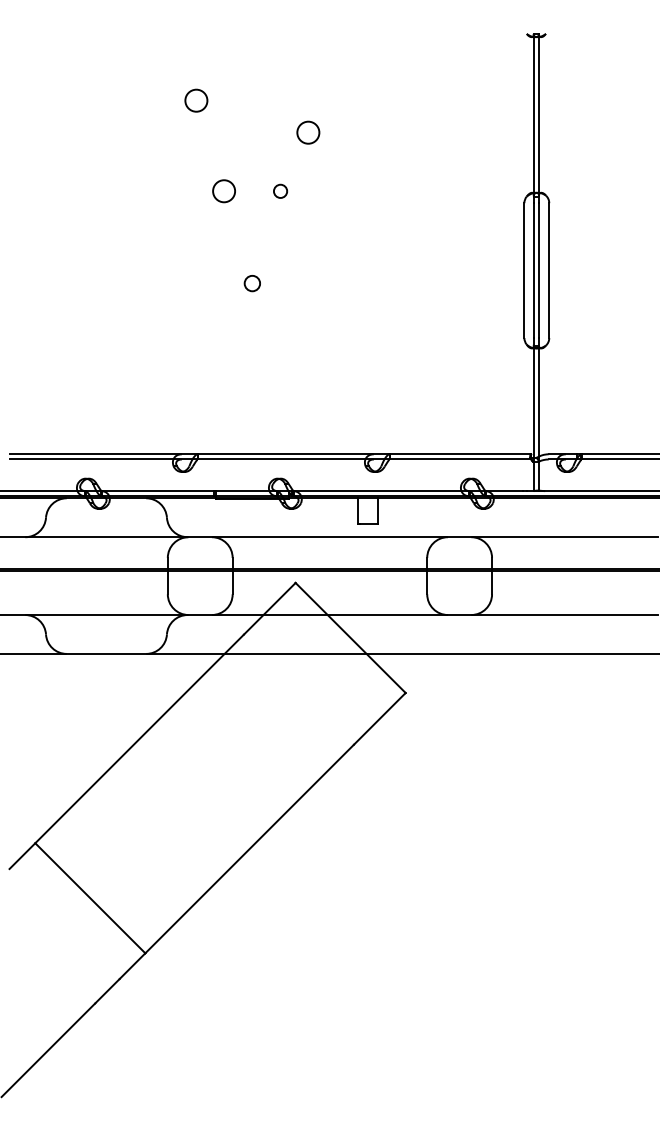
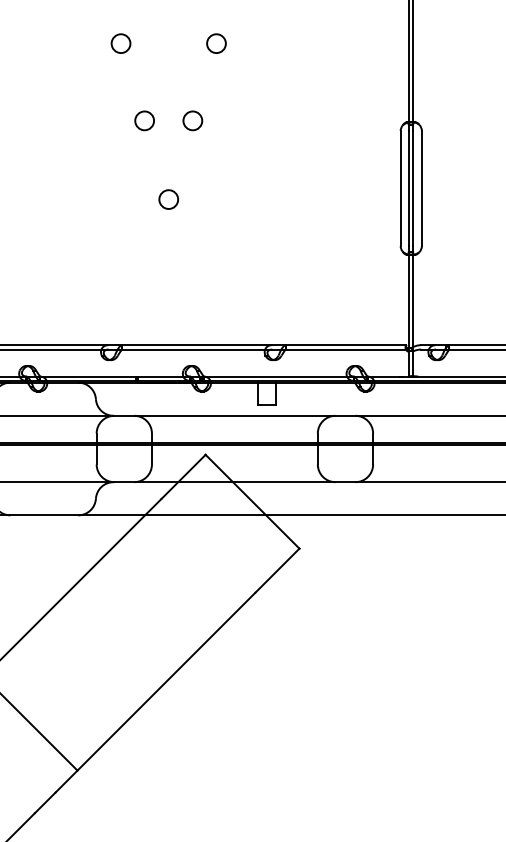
circle: (308, 132) -> (216, 43), moved
circle: (280, 191) -> (192, 121), size x1.67
circle: (252, 283) -> (168, 199), size x1.43

